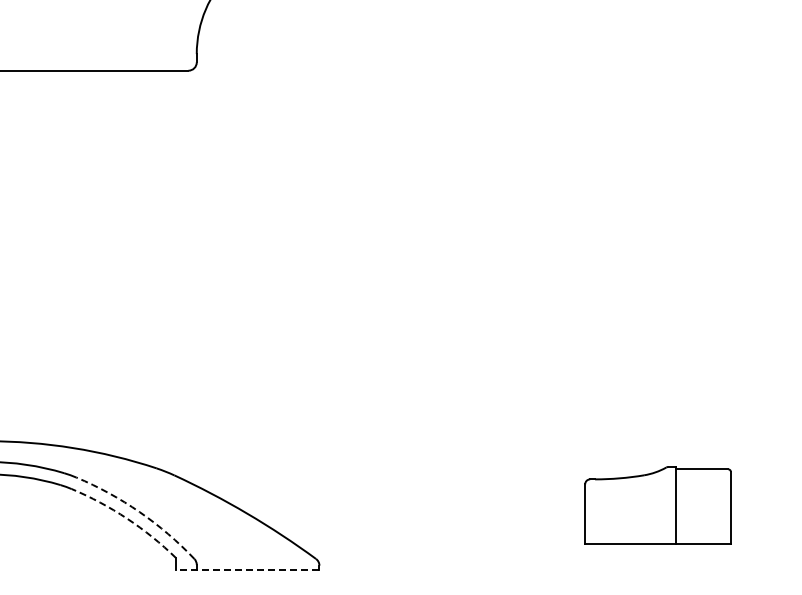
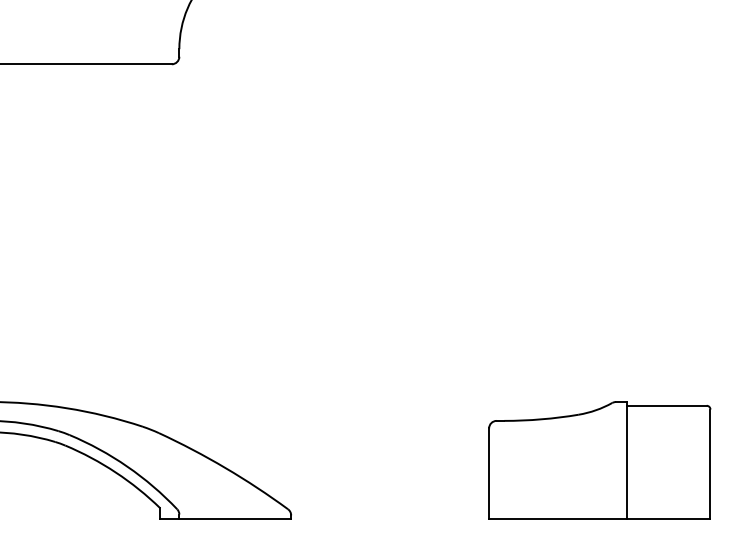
part: (657, 505) -> (599, 460), size x1.67
arc: (139, 512) -> (127, 466), dashed -> solid
arc: (127, 518) -> (116, 472), dashed -> solid
line: (247, 569) -> (225, 518), dashed -> solid

